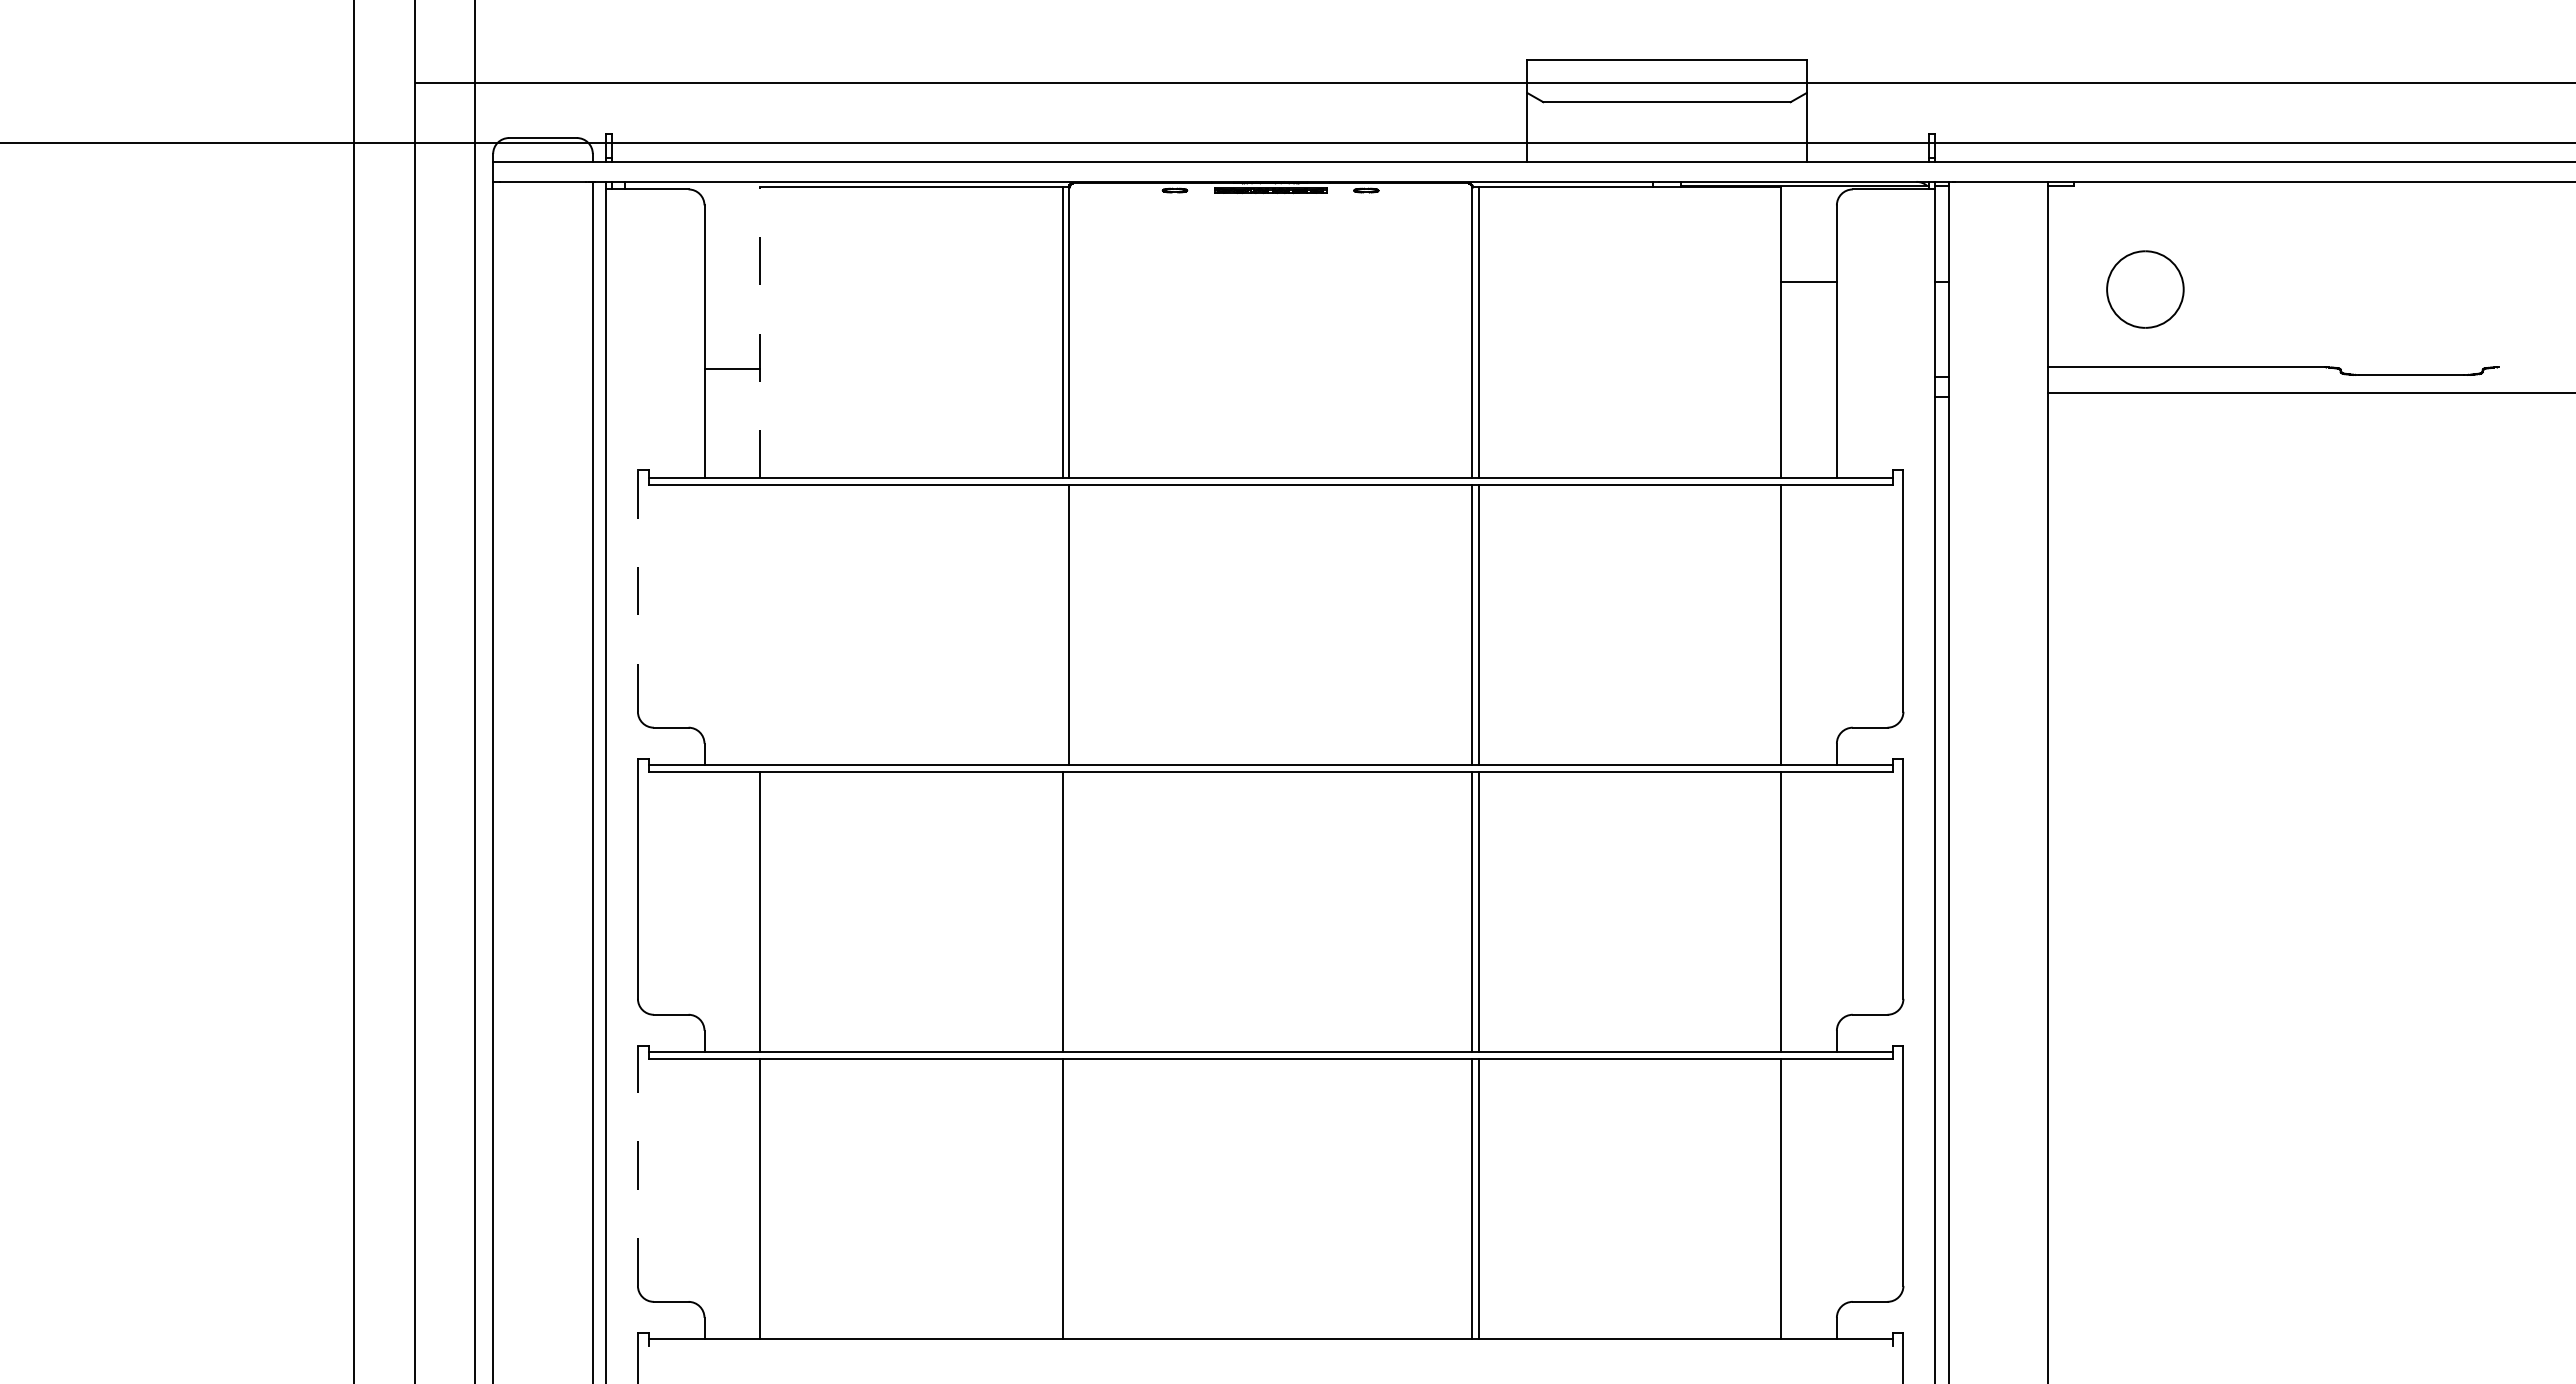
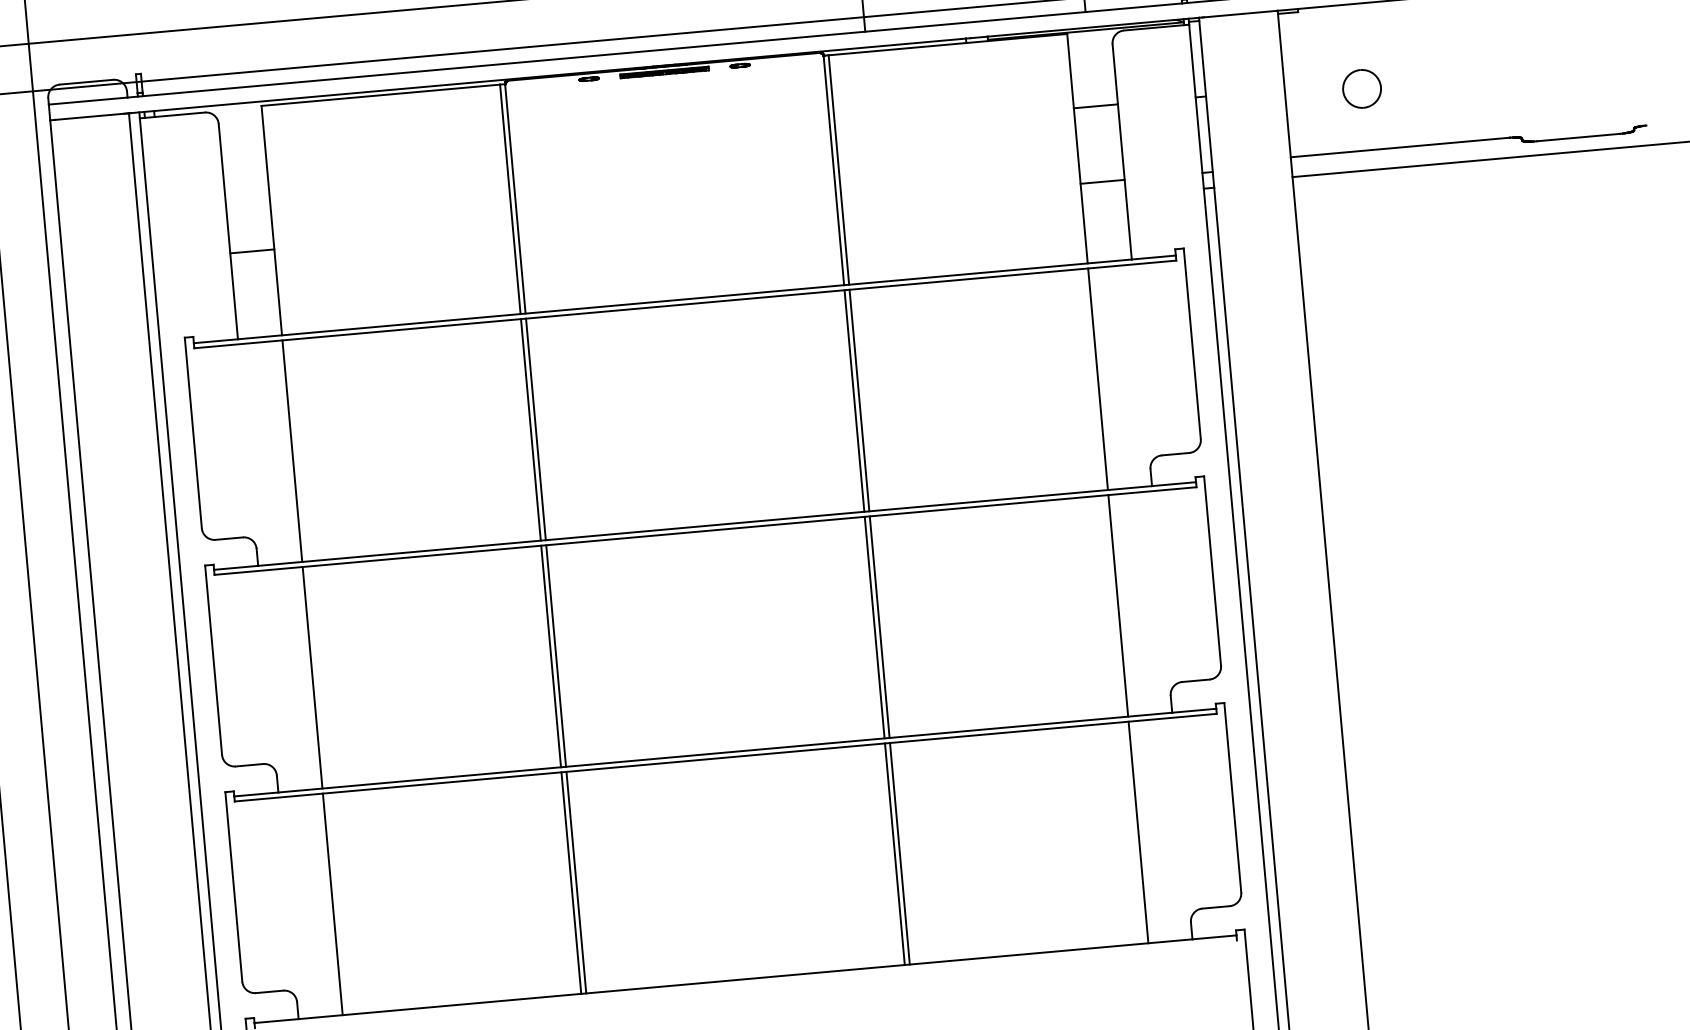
part: (2145, 289) -> (1362, 88), size x0.62
line: (760, 332) -> (271, 220), dashed -> solid
line: (1808, 377) -> (1102, 182), added
line: (637, 590) -> (192, 432), dashed -> solid
line: (760, 624) -> (292, 450), added
line: (1062, 624) -> (530, 429), added
line: (1068, 911) -> (555, 655), added
line: (637, 1165) -> (233, 886), dashed -> solid
line: (1068, 1198) -> (576, 882), added

